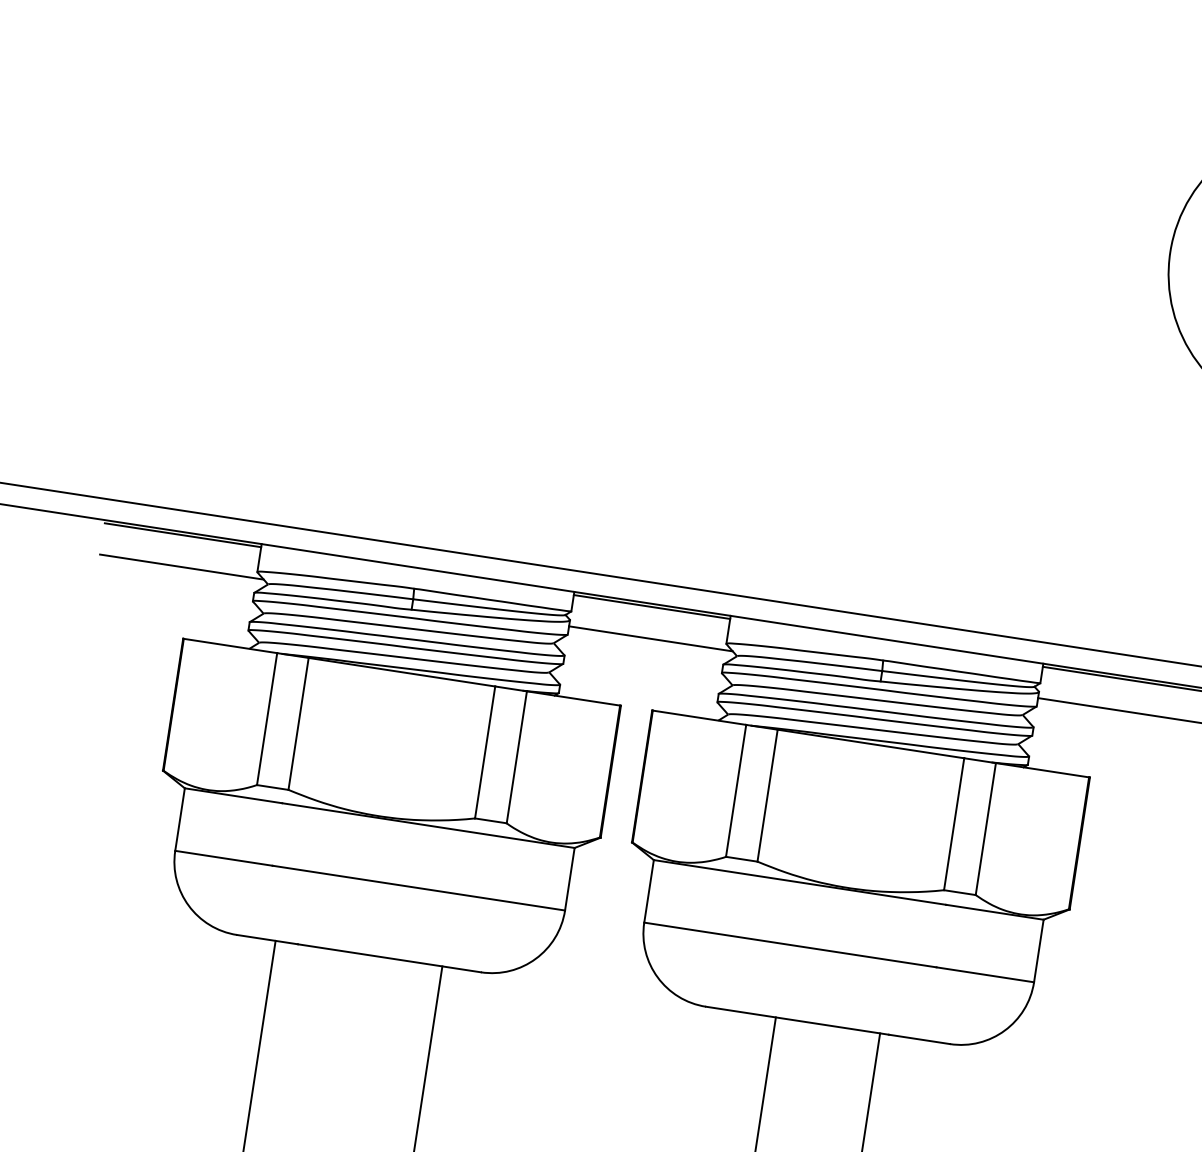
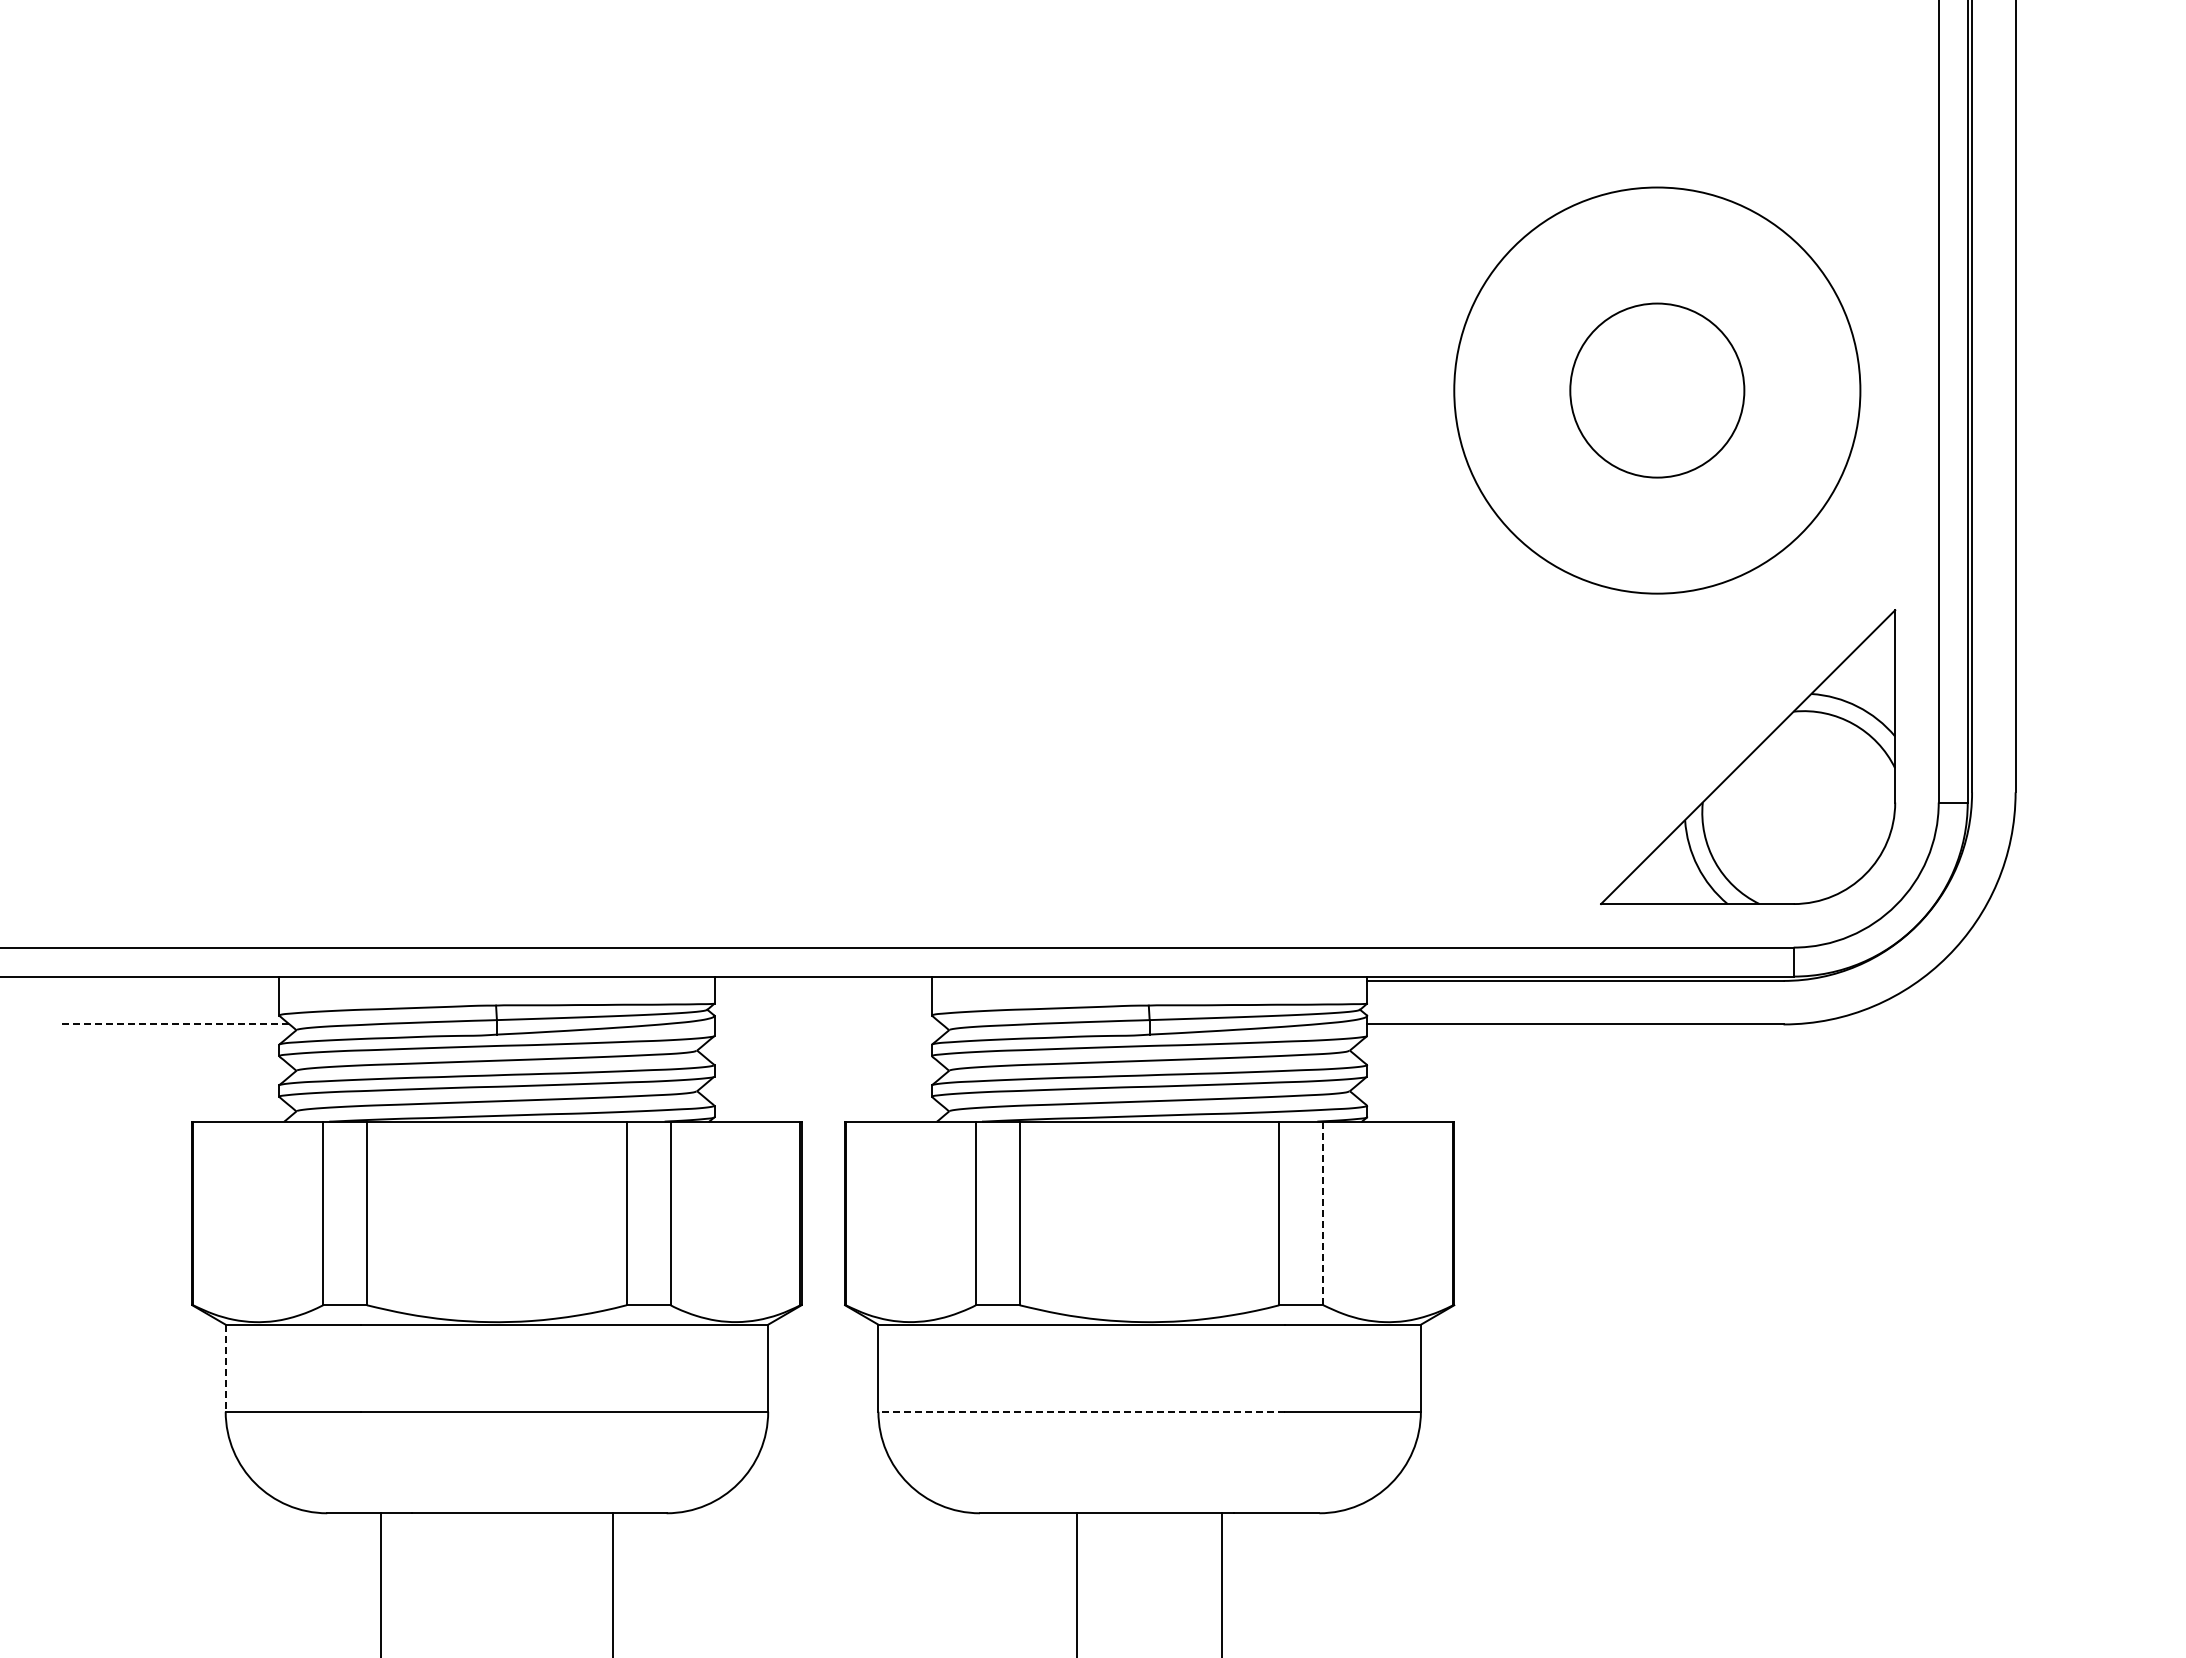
line: (183, 534) -> (170, 980), removed
line: (181, 567) -> (175, 1024), solid -> dashed
line: (652, 606) -> (823, 980), removed
line: (650, 638) -> (828, 1024), removed
line: (179, 819) -> (225, 1368), solid -> dashed
line: (985, 829) -> (1323, 1213), solid -> dashed
line: (790, 944) -> (1081, 1411), solid -> dashed

